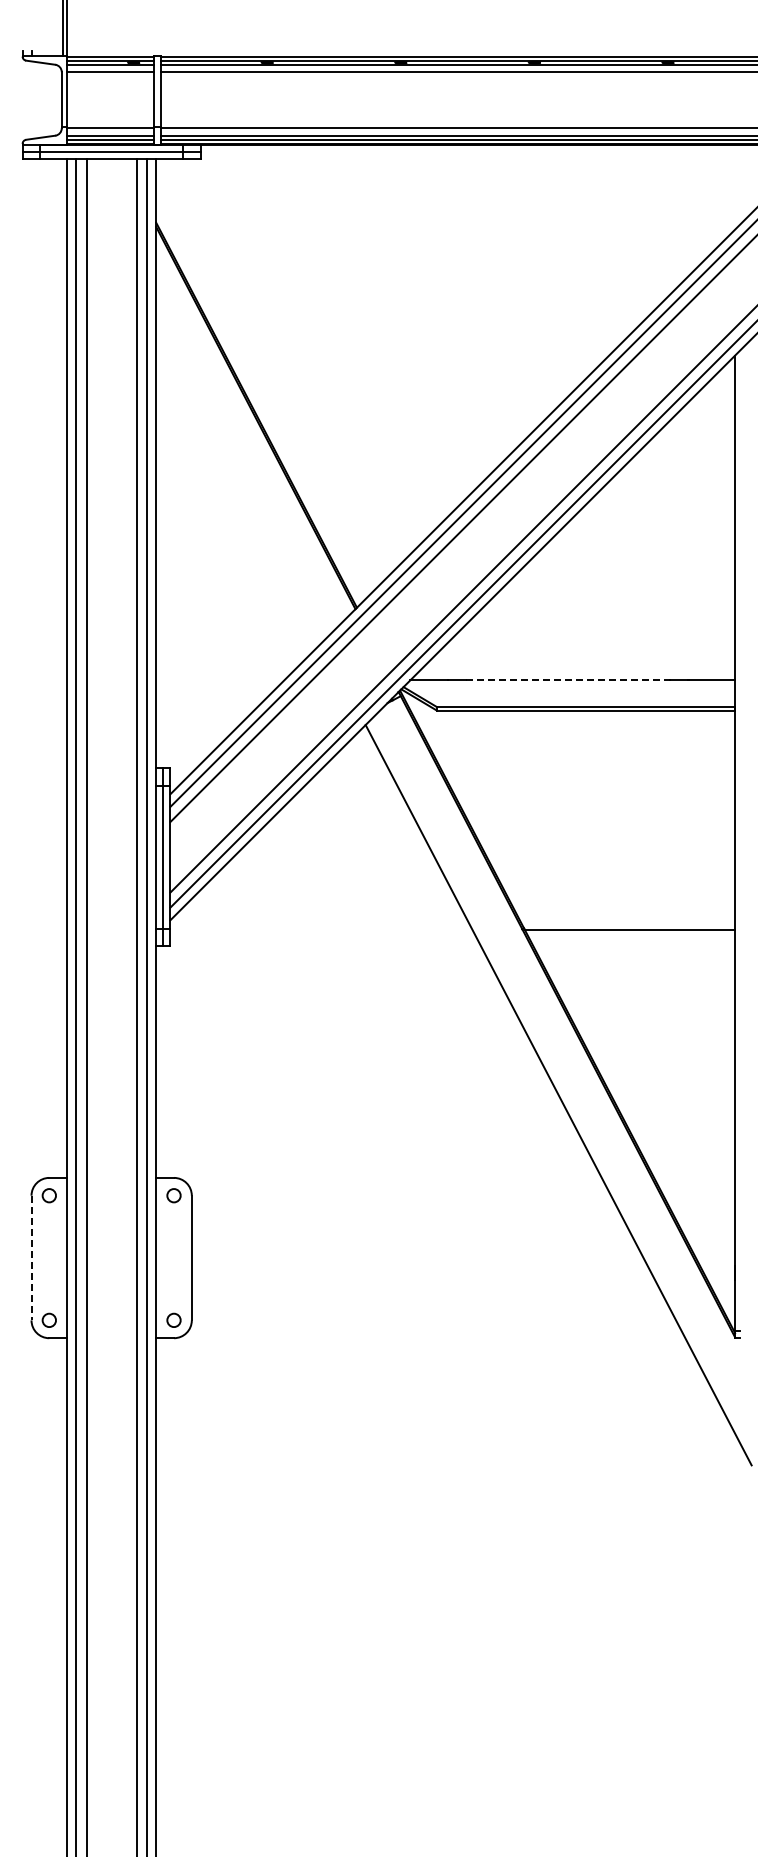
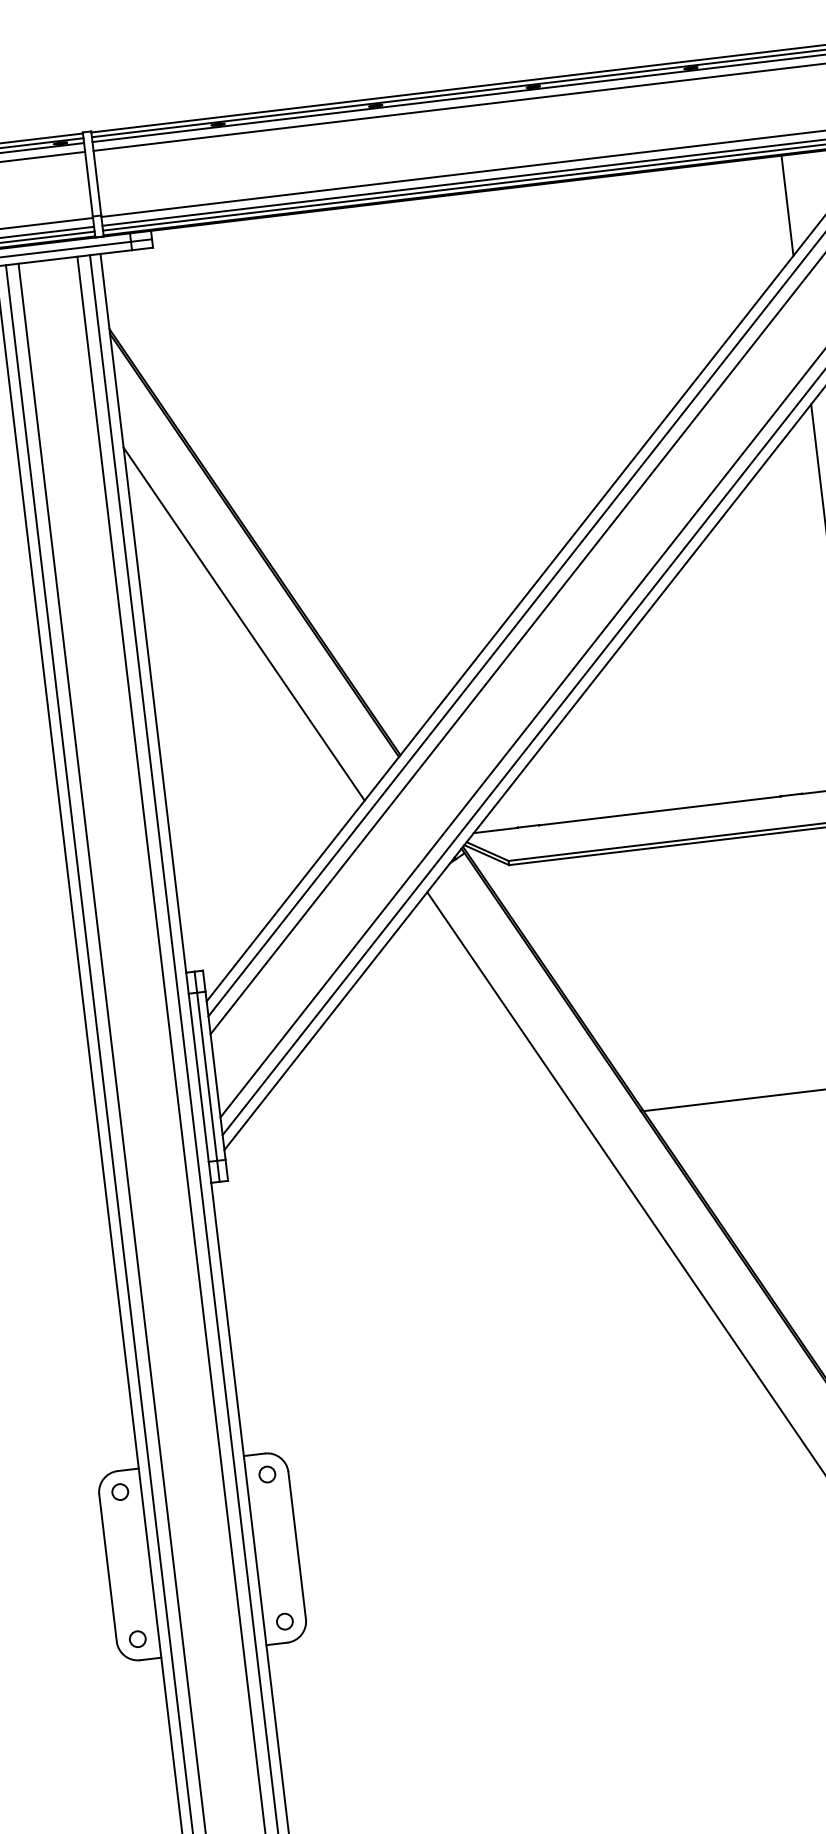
line: (735, 186) -> (787, 204), added
line: (239, 482) -> (244, 623), added
line: (567, 680) -> (659, 811), dashed -> solid
line: (31, 1258) -> (108, 1568), dashed -> solid

